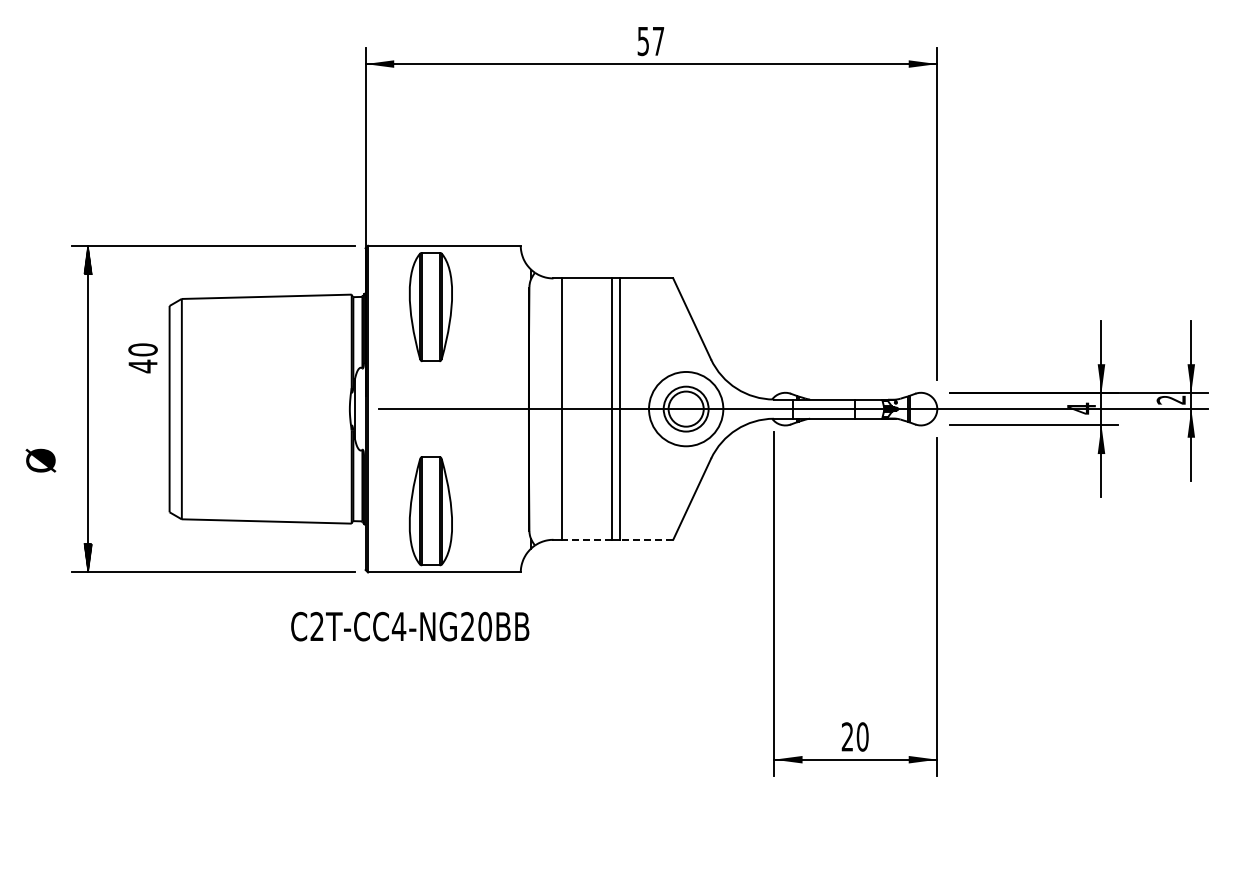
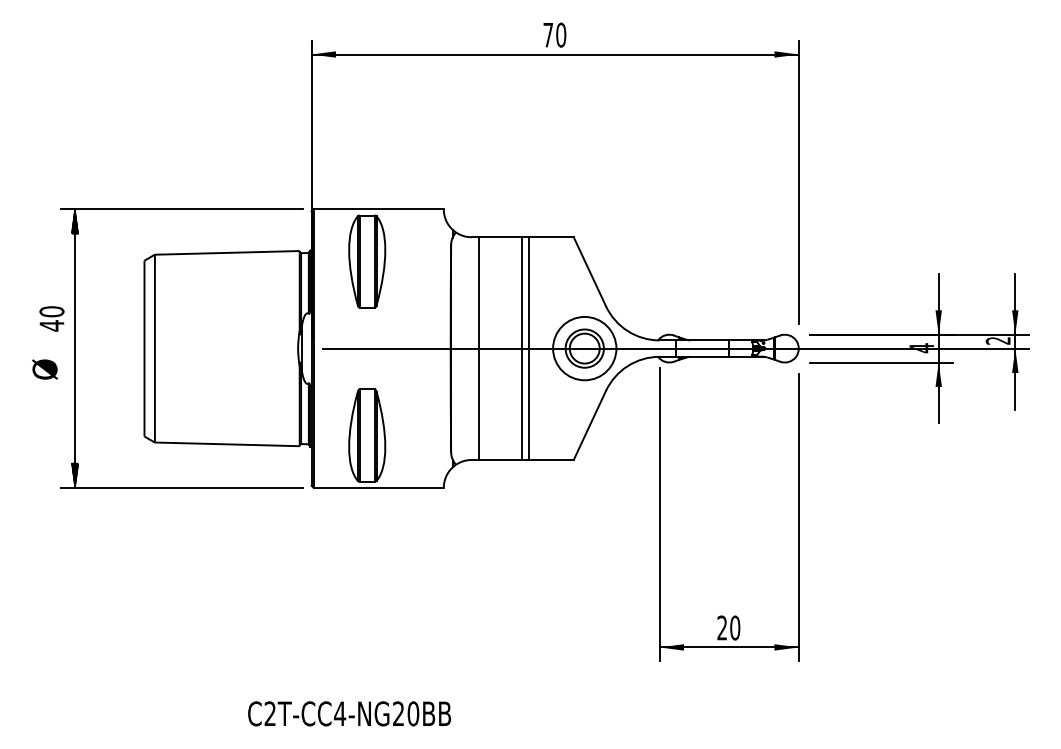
text: (650, 41) -> (554, 35), 57 -> 70
text: (142, 358) -> (51, 319), moved
text: (40, 460) -> (44, 369), moved
line: (586, 539) -> (499, 459), dashed -> solid
line: (646, 539) -> (550, 459), dashed -> solid
text: (410, 626) -> (349, 713), moved

